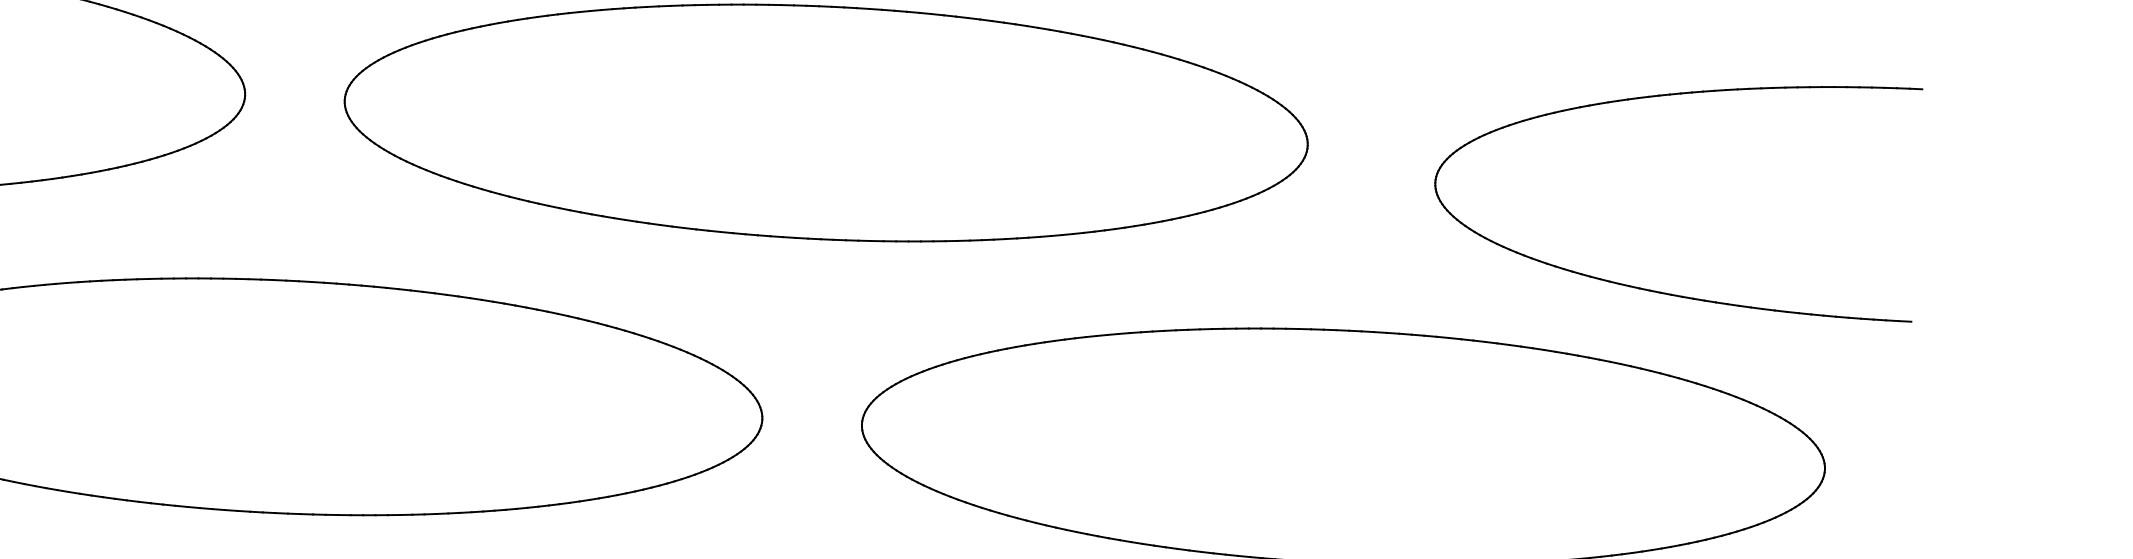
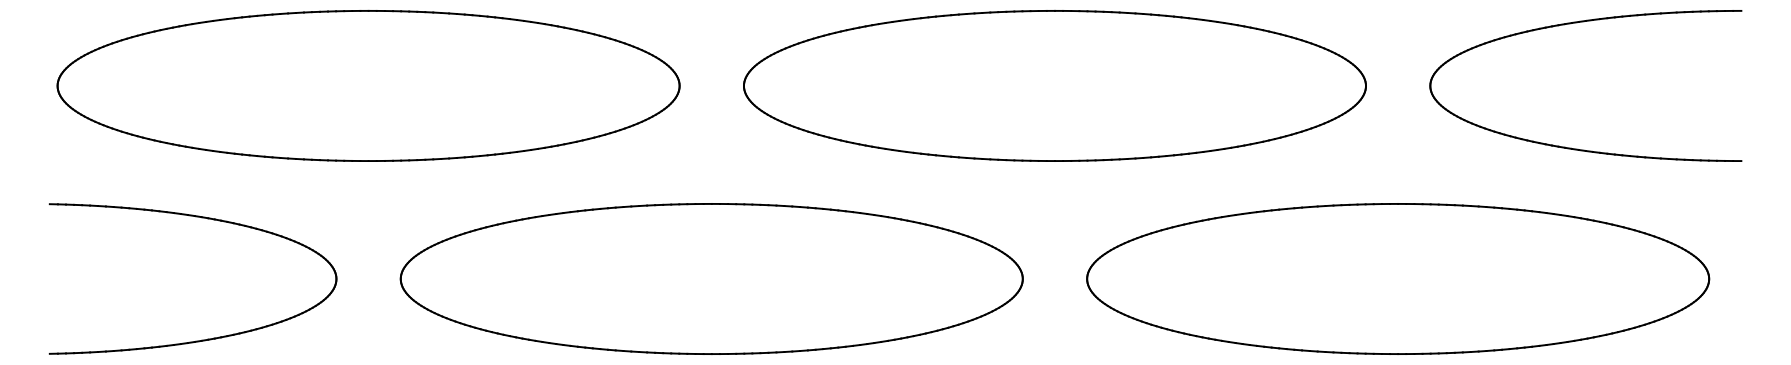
part: (1667, 96) -> (1577, 23), moved

